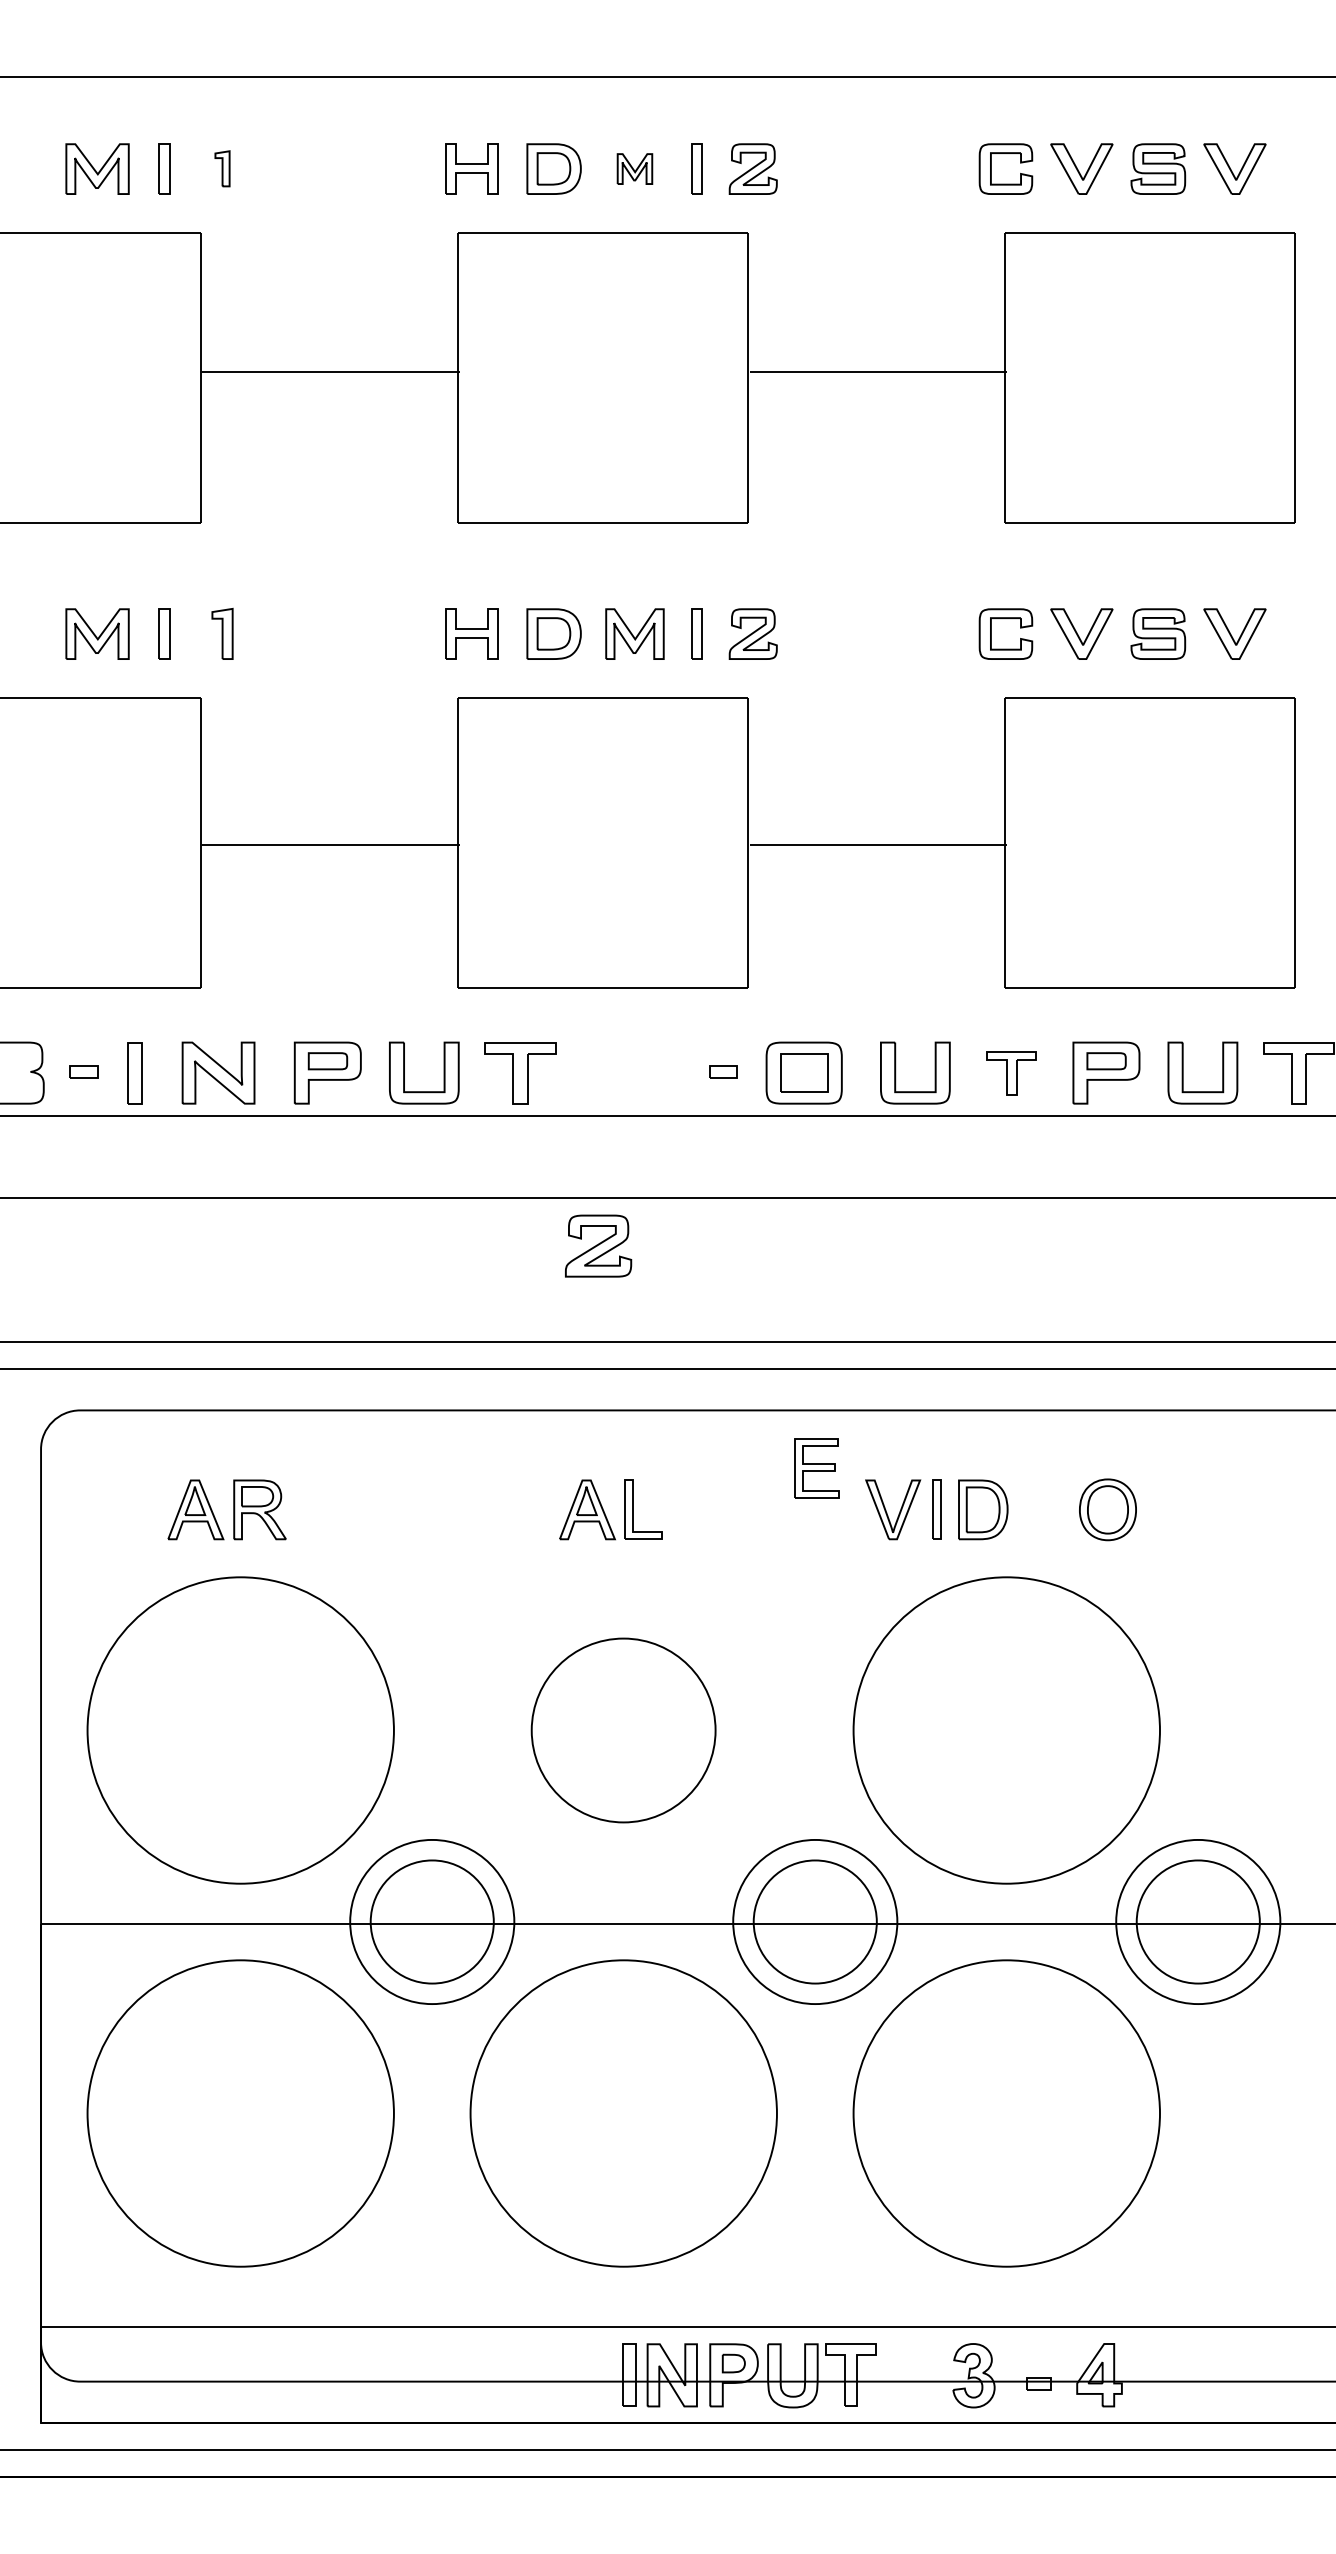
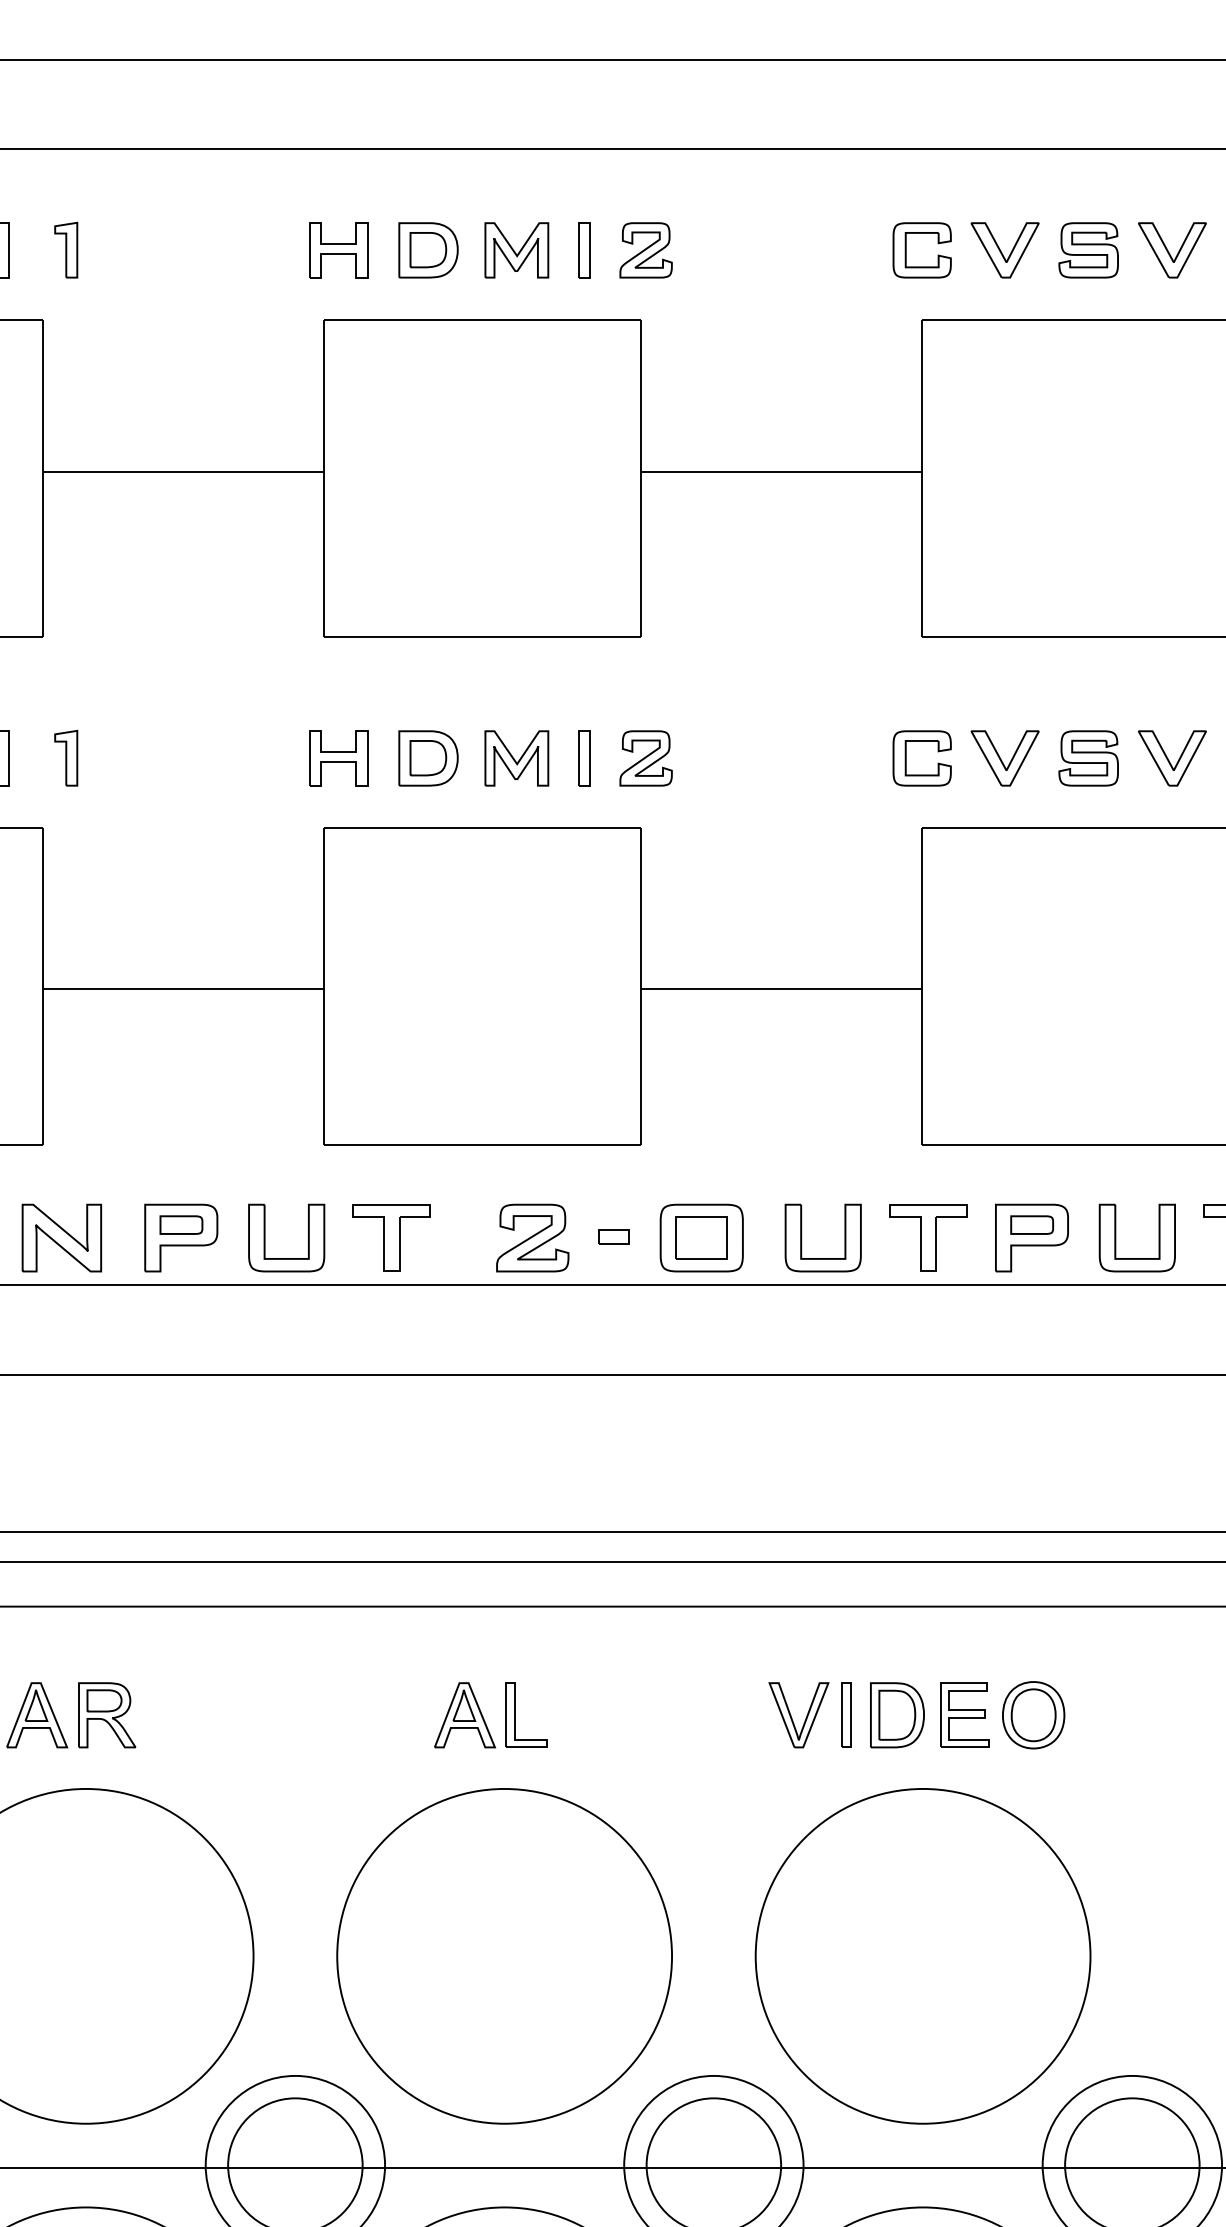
part: (222, 168) -> (66, 249), size x1.43
part: (634, 168) -> (516, 249), size x1.67
part: (1011, 1073) -> (928, 1238), size x1.43
part: (598, 1245) -> (532, 1237), moved
part: (816, 1468) -> (964, 1714), moved
part: (623, 1730) -> (504, 1956), size x1.67

